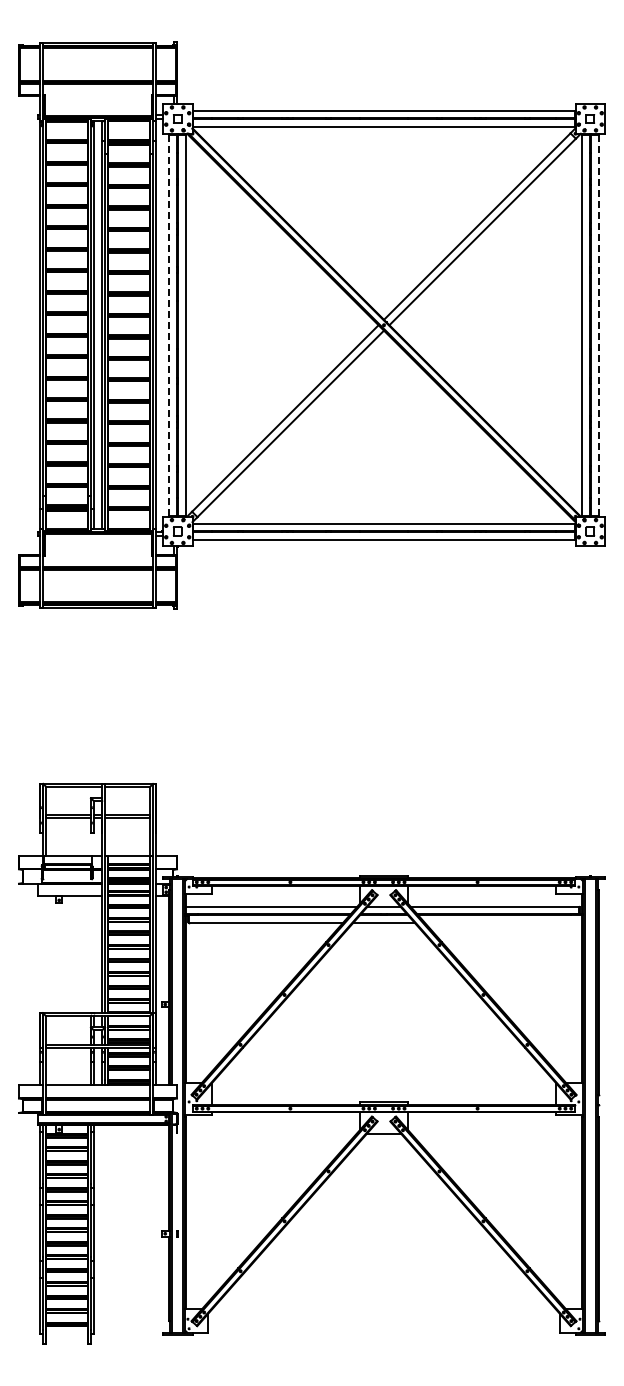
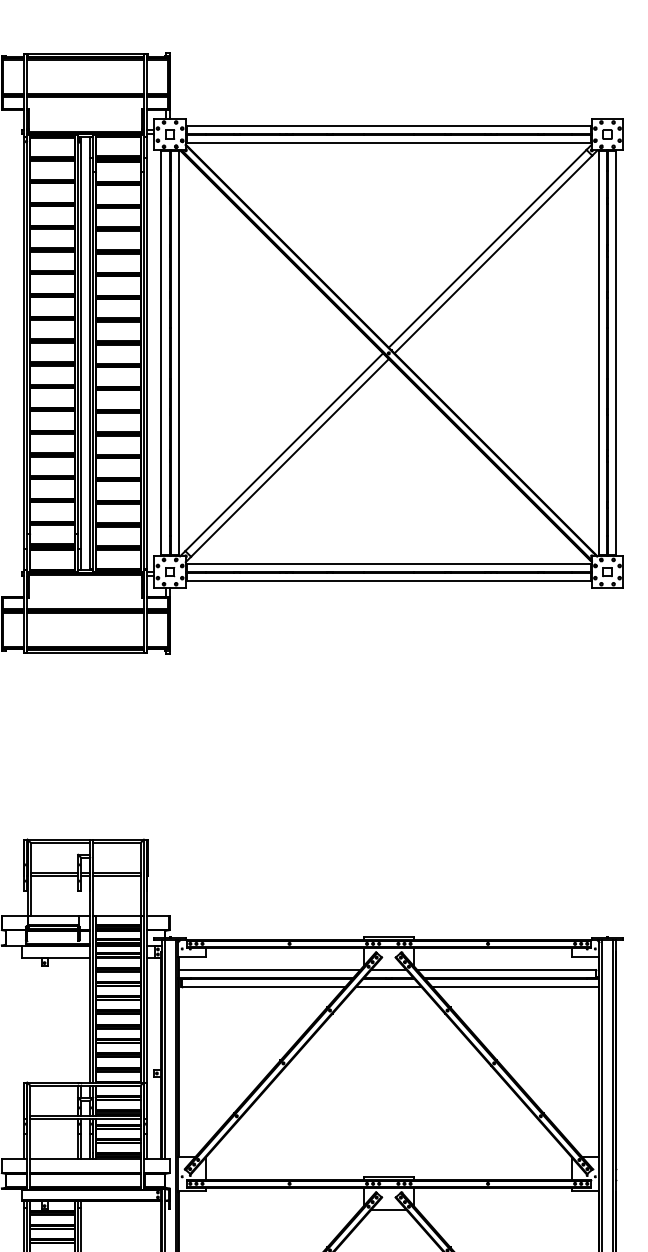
line: (169, 325) -> (161, 353), dashed -> solid
line: (598, 325) -> (616, 353), dashed -> solid
line: (503, 922) -> (515, 986), added

